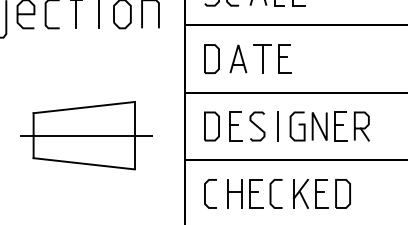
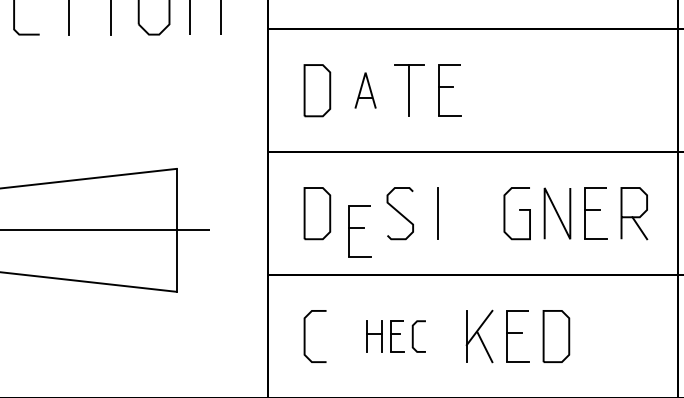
part: (238, 58) -> (365, 89), size x0.7
part: (235, 126) -> (358, 231), moved
part: (329, 126) -> (575, 213), moved
part: (254, 193) -> (394, 335), size x0.6

